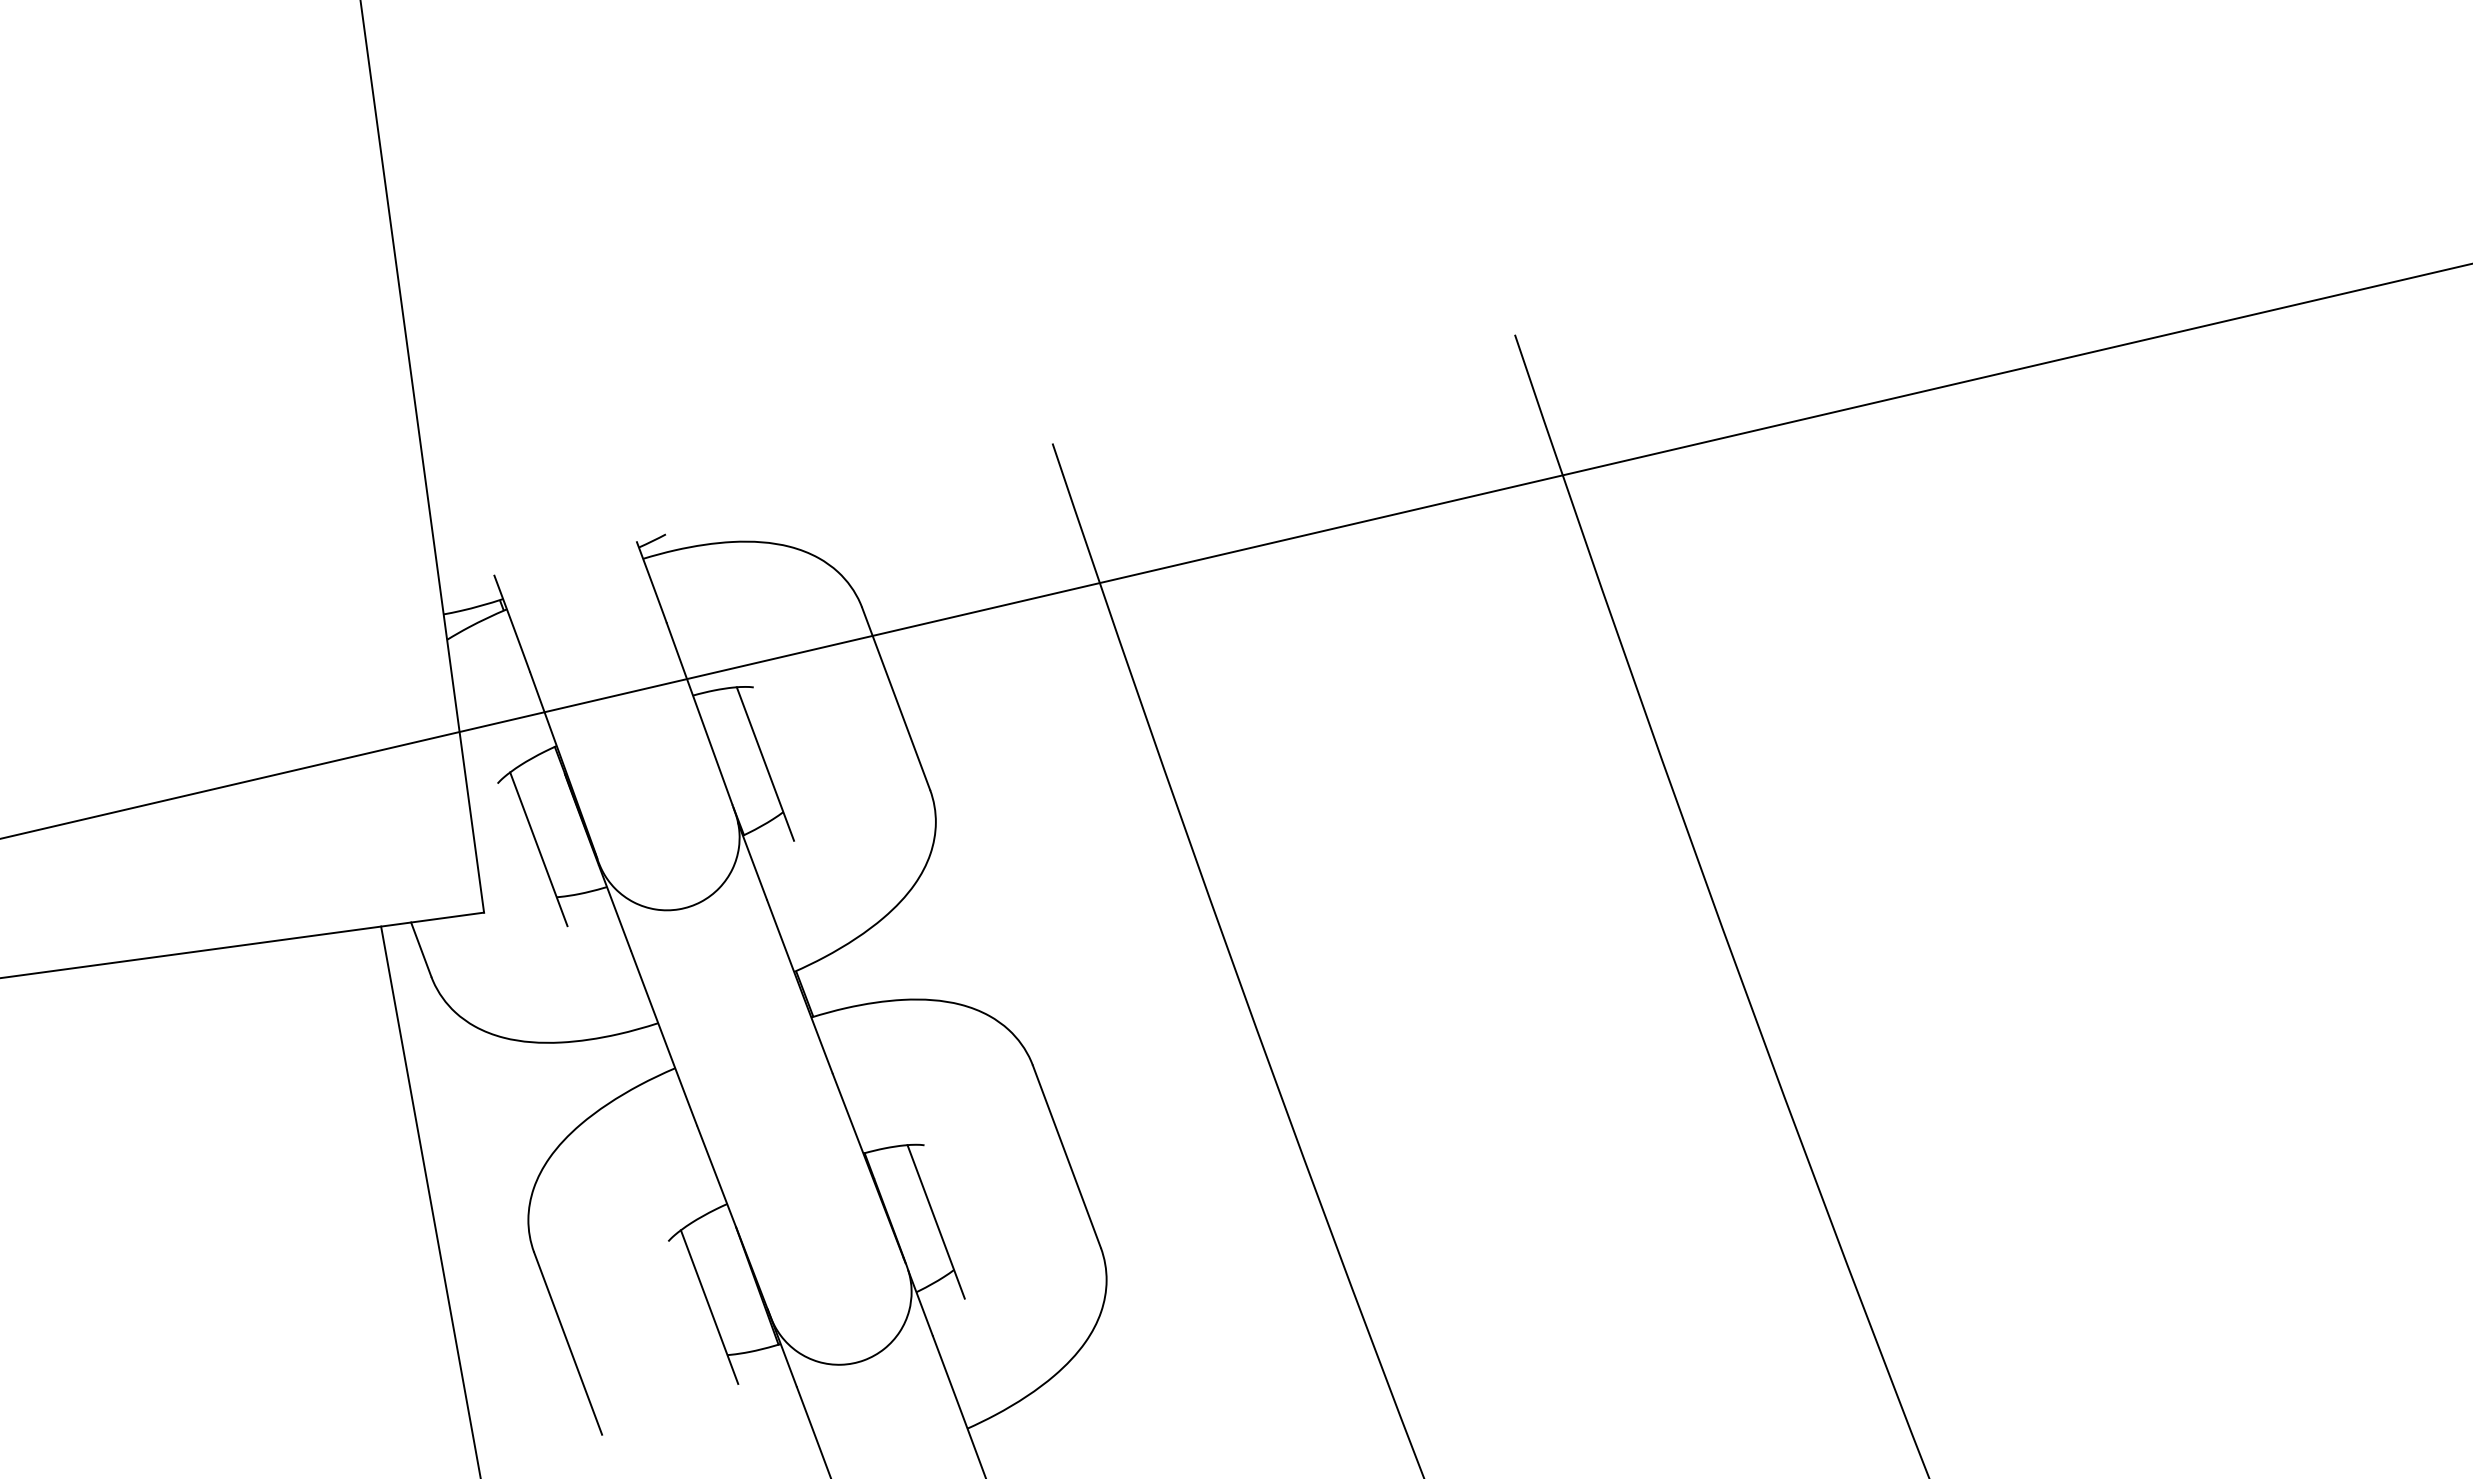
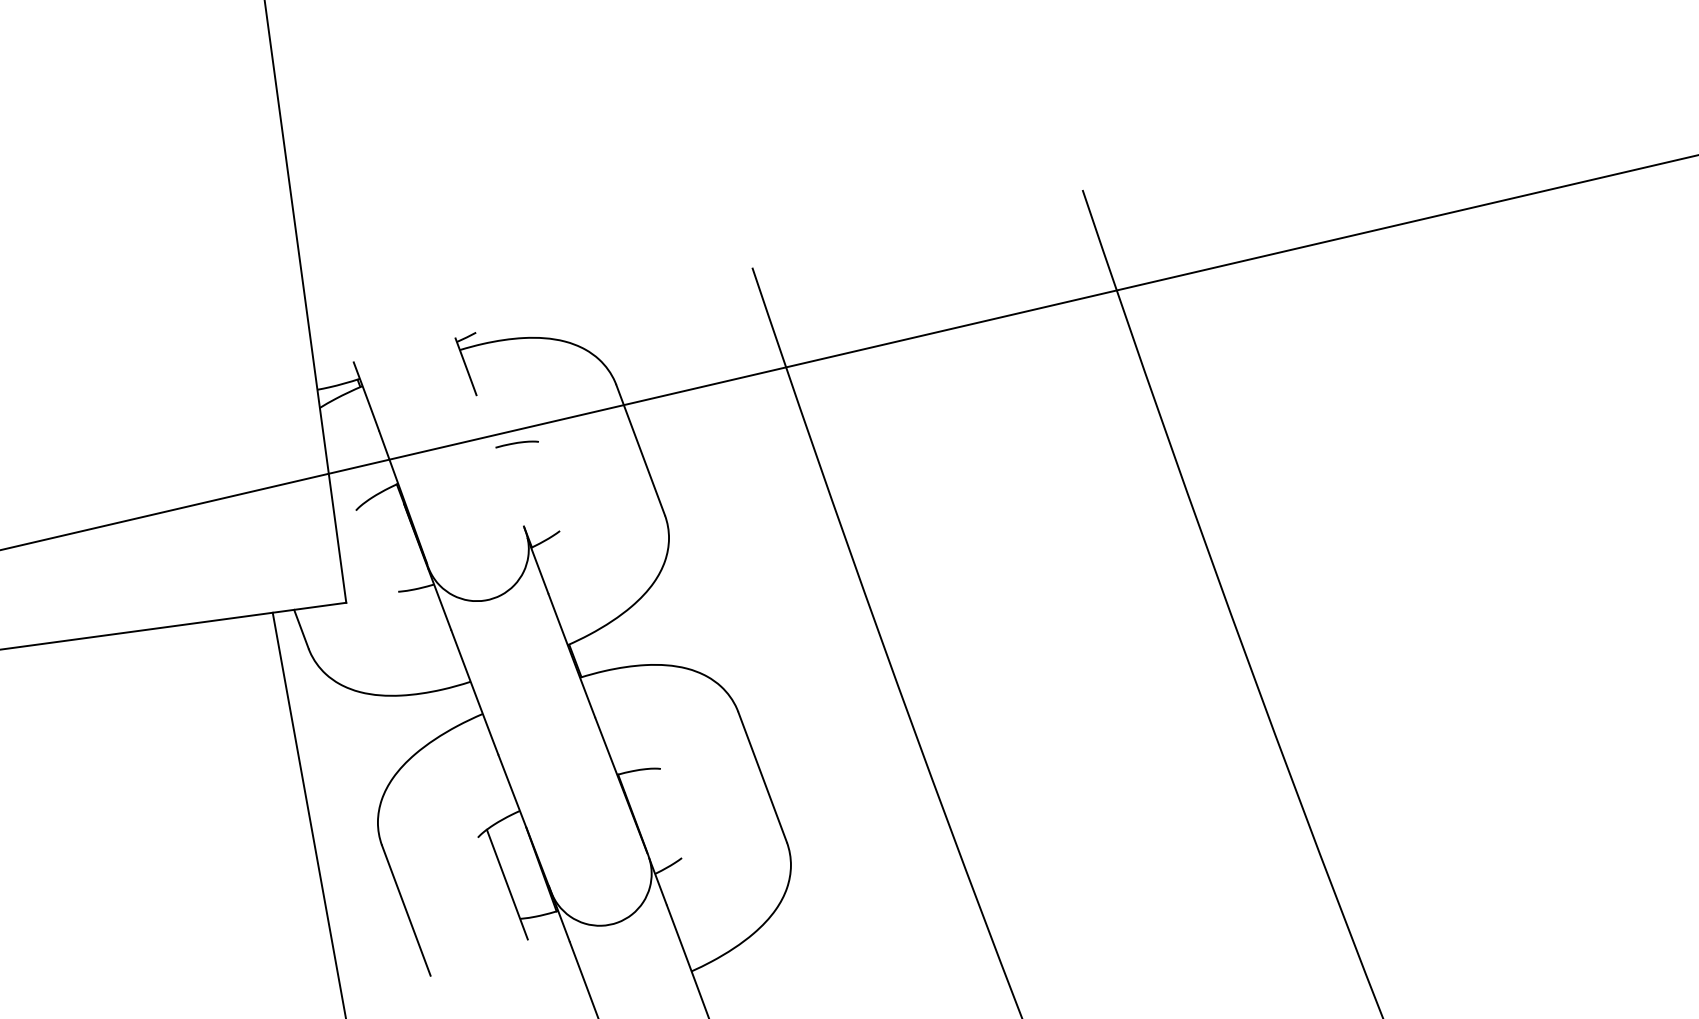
line: (699, 713) -> (500, 460), removed
line: (765, 763) -> (547, 496), removed
line: (538, 849) -> (385, 557), removed
line: (935, 1221) -> (668, 823), removed

